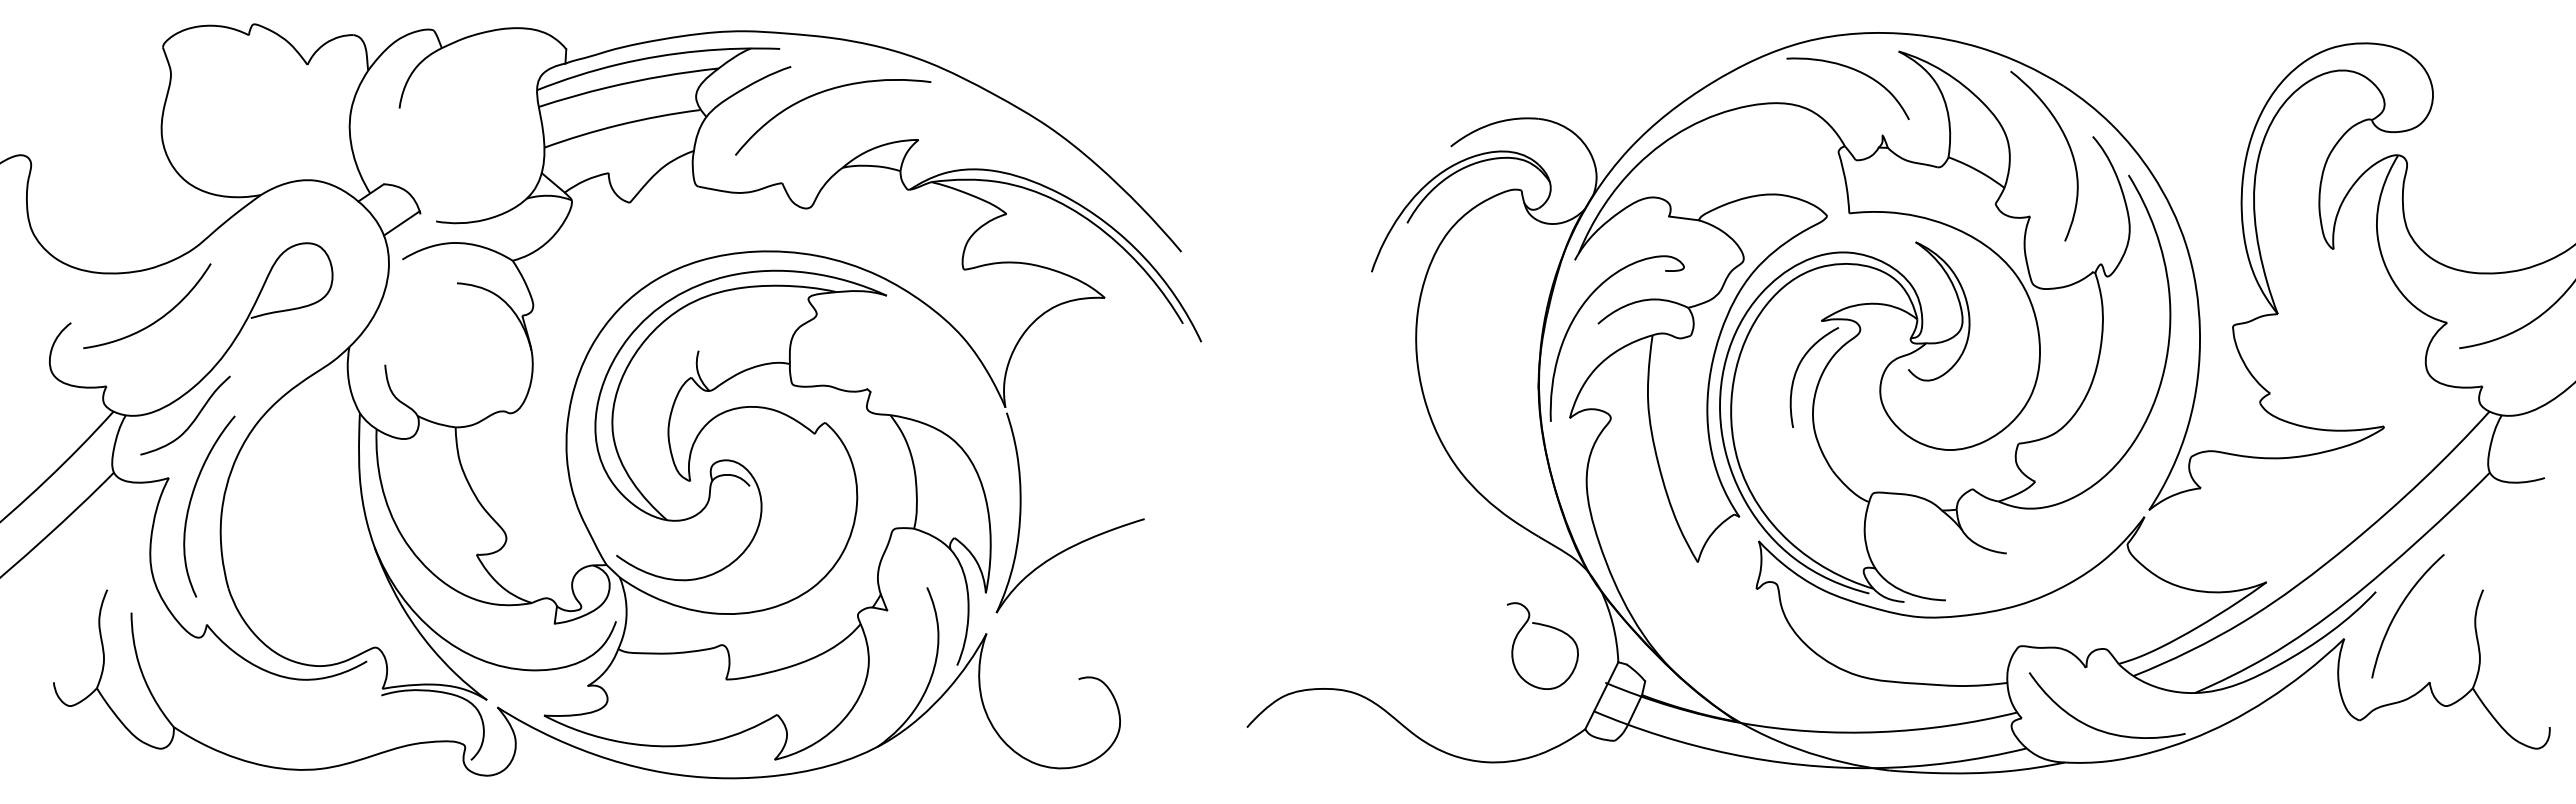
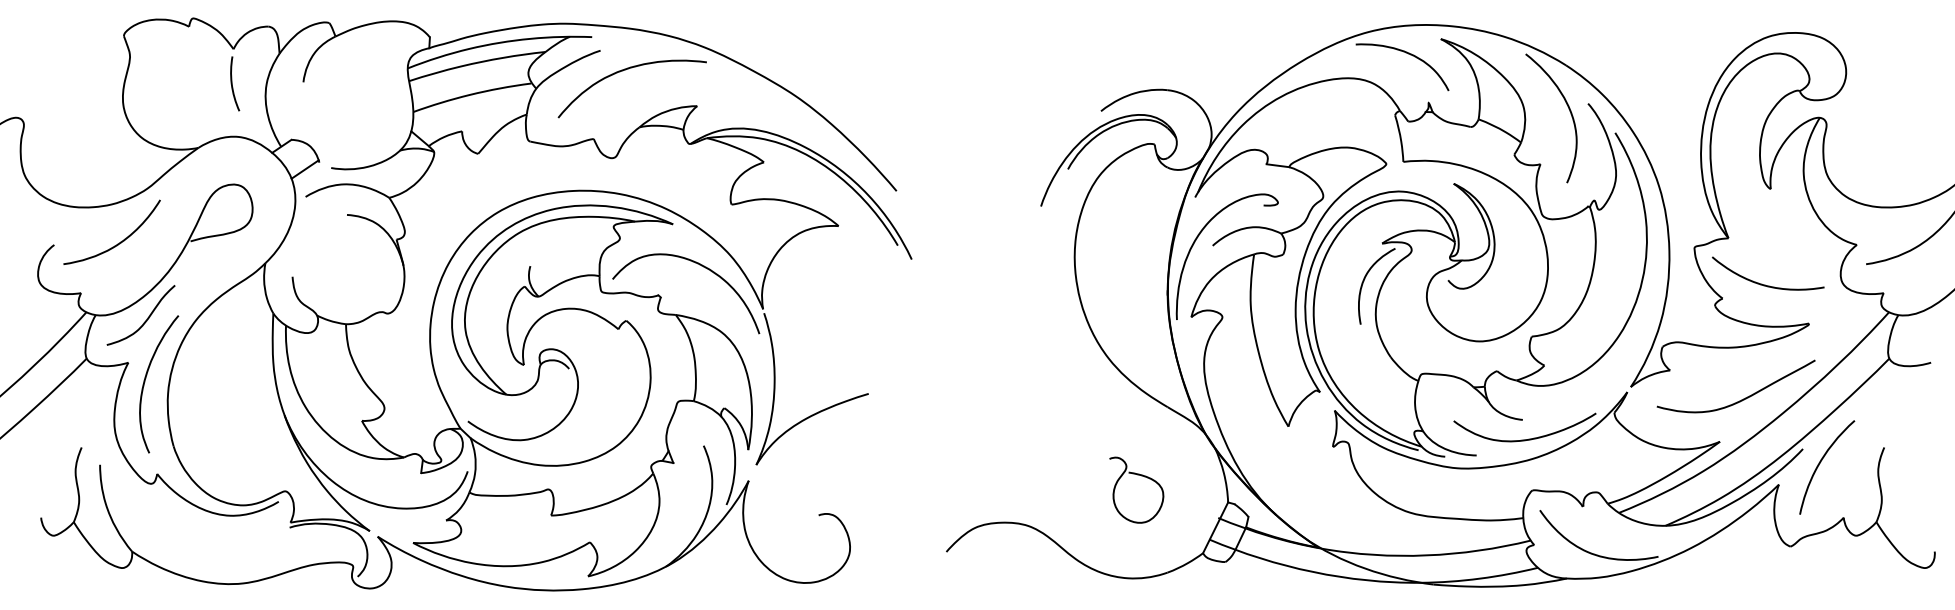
curve: (306, 111) -> (232, 84), added
curve: (921, 349) -> (699, 265), added
curve: (2327, 375) -> (1766, 284), added
curve: (2295, 526) -> (1741, 399), added
curve: (2013, 578) -> (1527, 438), added
curve: (1548, 627) -> (1140, 476), moved

